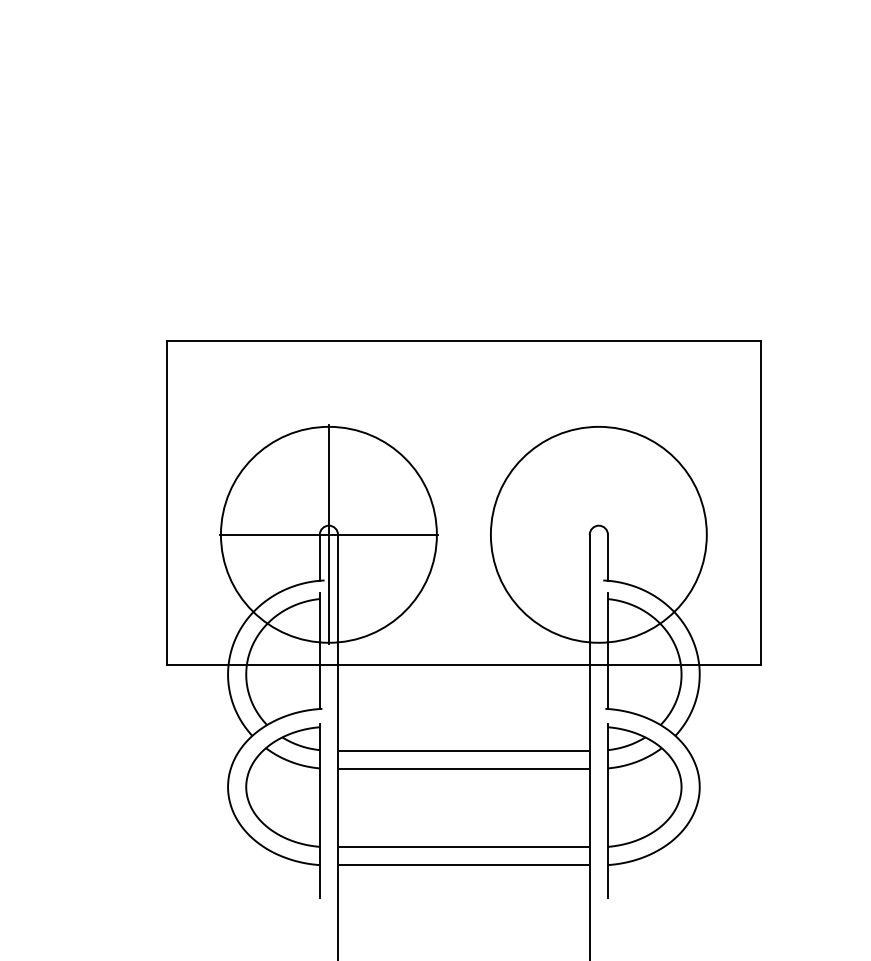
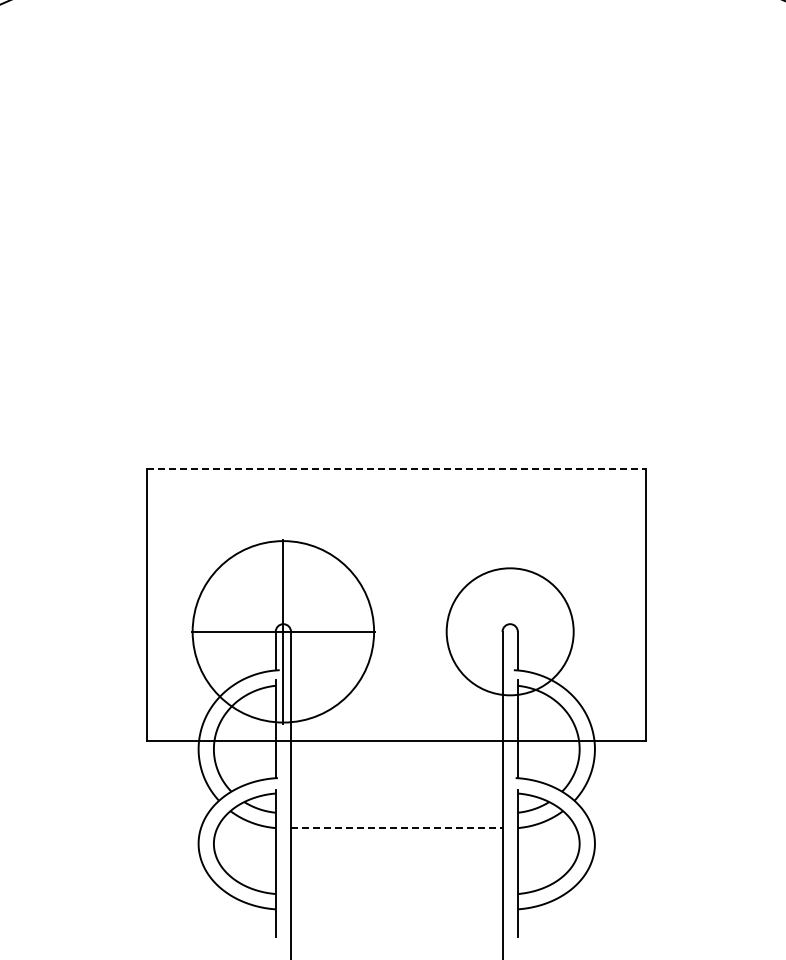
line: (464, 340) -> (397, 468), solid -> dashed
circle: (598, 534) -> (509, 631), size x0.7
line: (463, 751) -> (396, 813), removed
line: (463, 768) -> (396, 828), solid -> dashed
line: (463, 847) -> (396, 894), removed
line: (463, 865) -> (396, 909), removed

